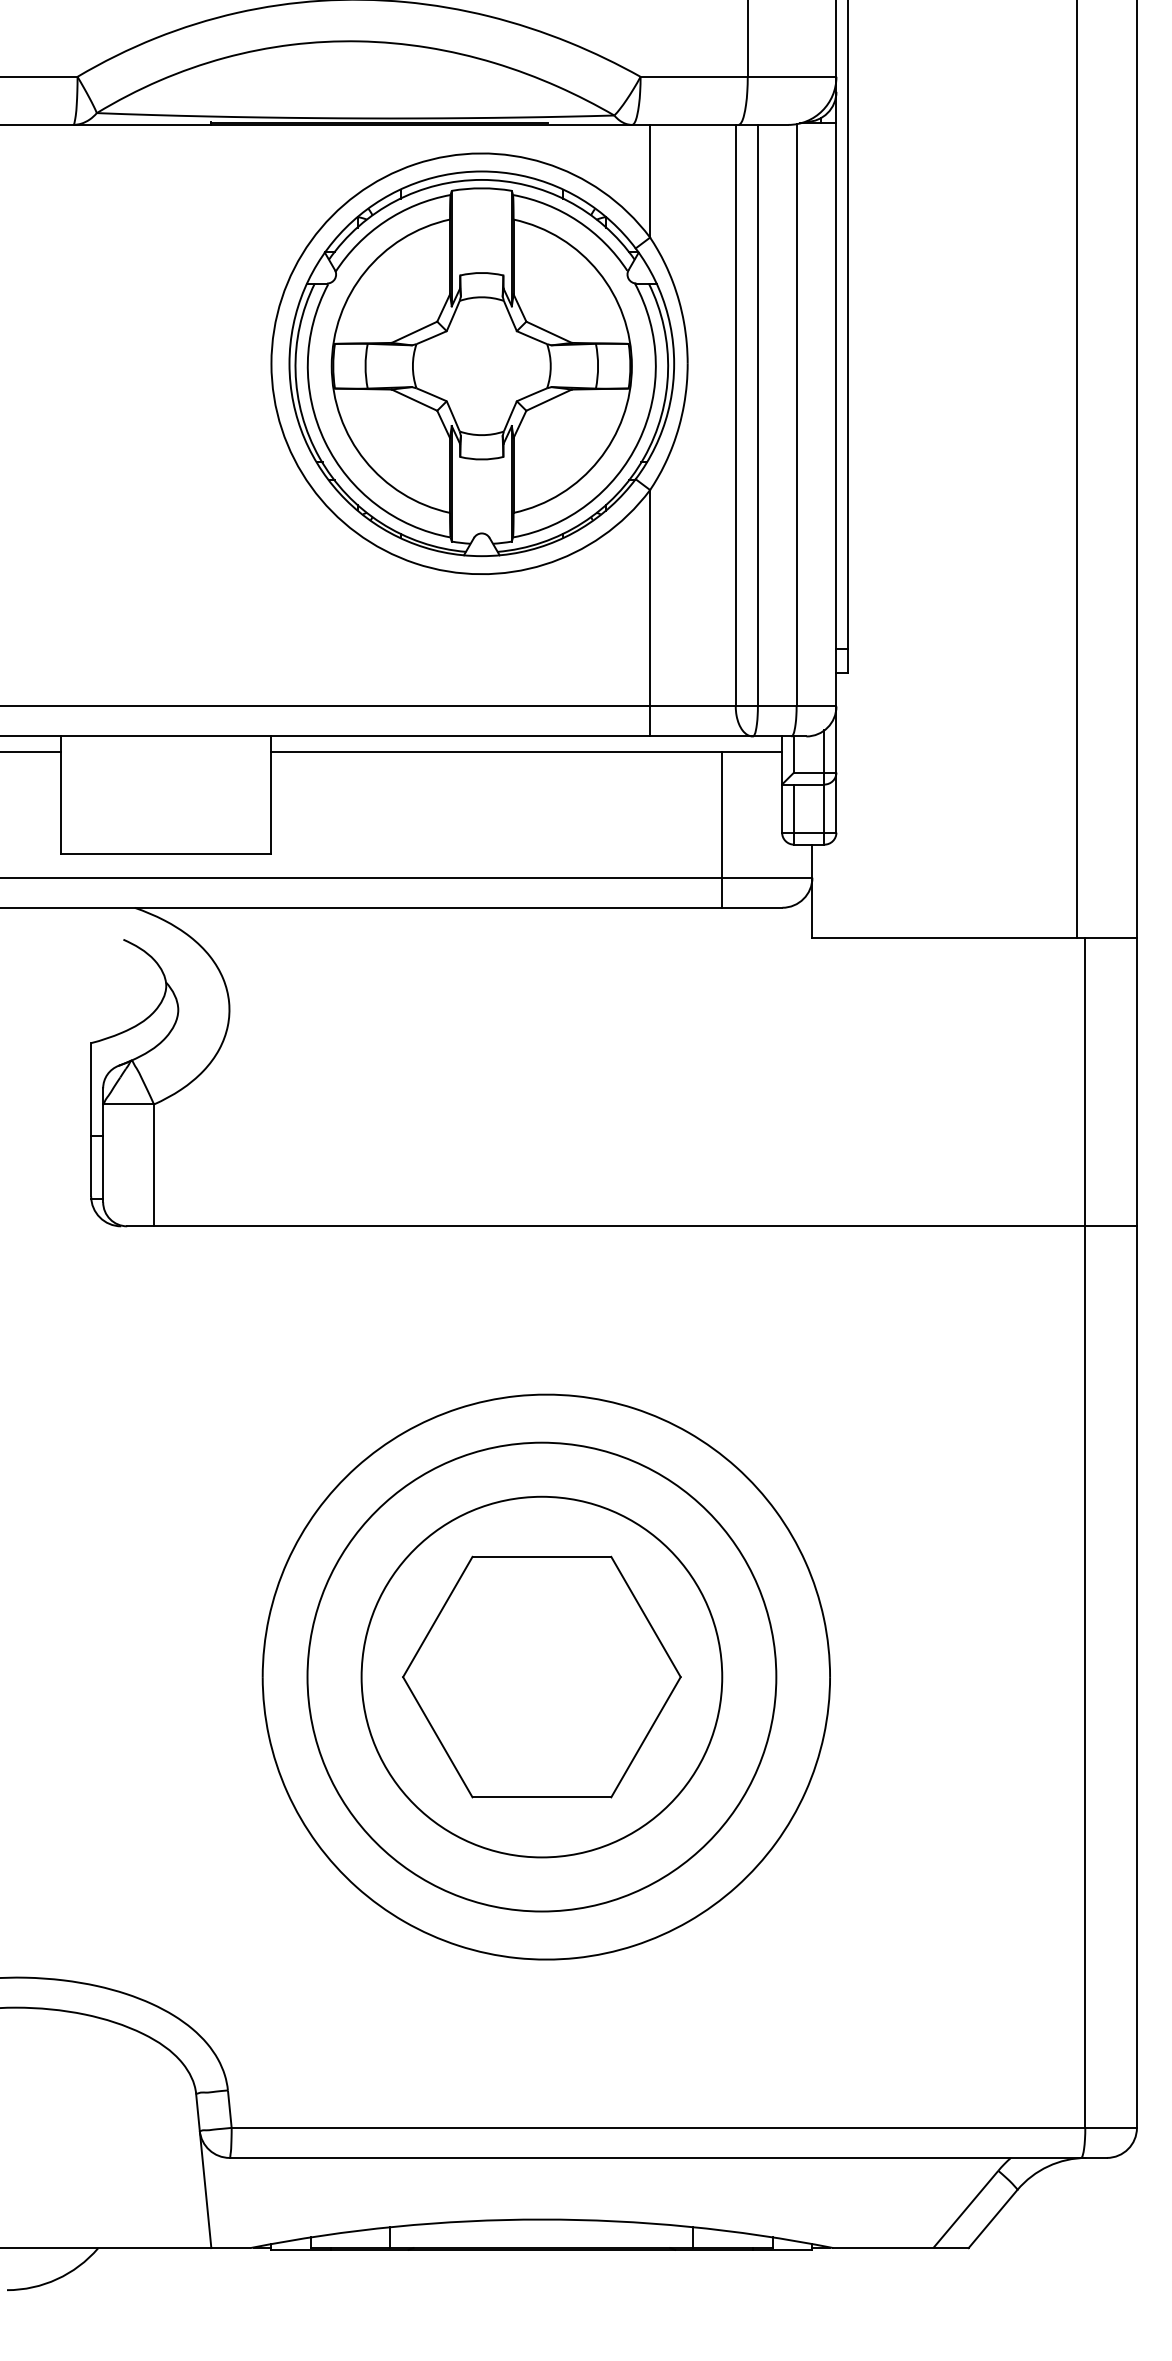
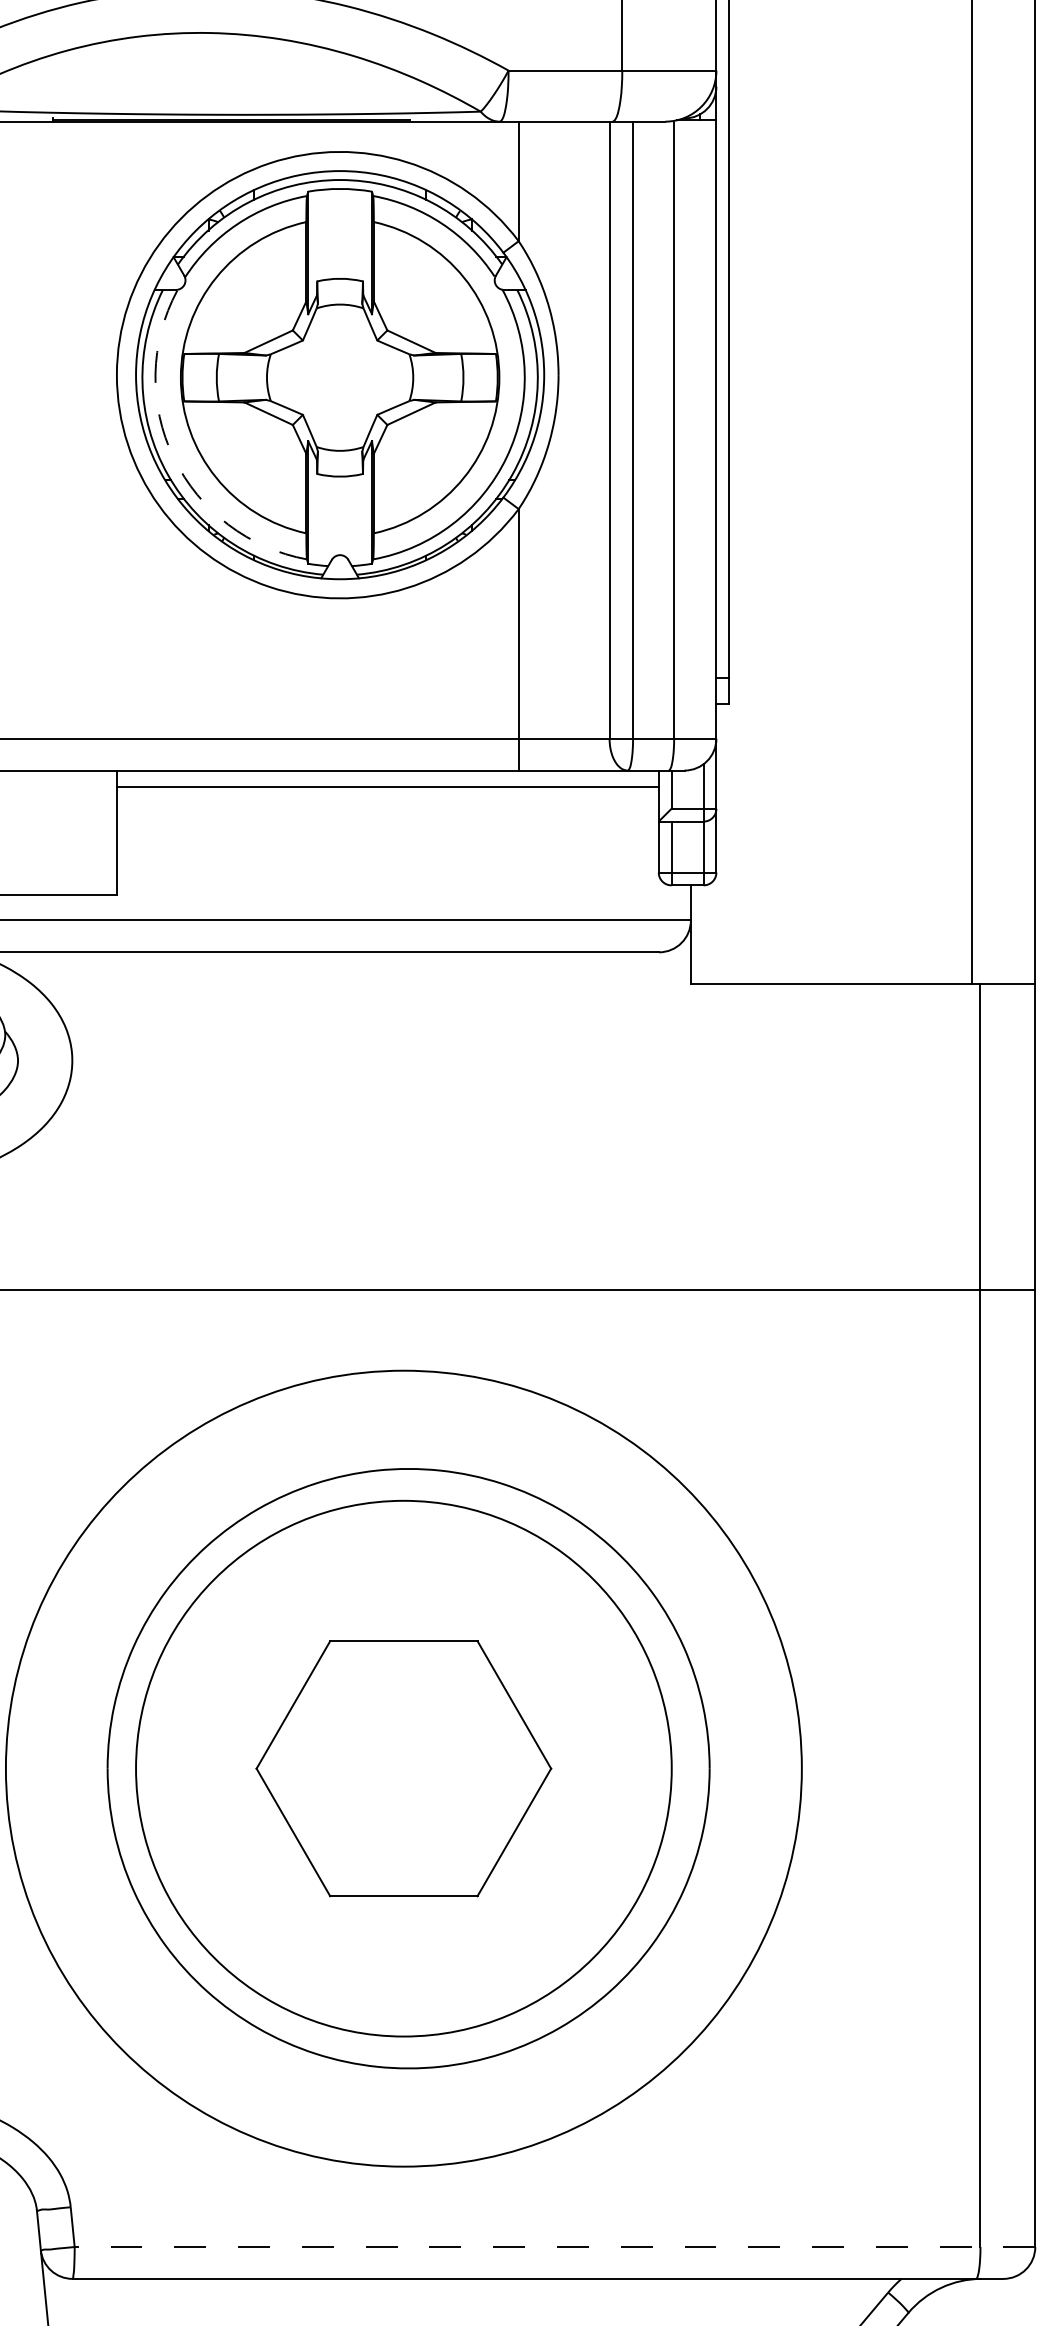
arc: (325, 441) -> (174, 457), solid -> dashed
line: (722, 829) -> (595, 869), removed
circle: (541, 1676) -> (403, 1768), size x1.4
circle: (541, 1676) -> (403, 1768), size x1.6
line: (684, 2127) -> (555, 2246), solid -> dashed

